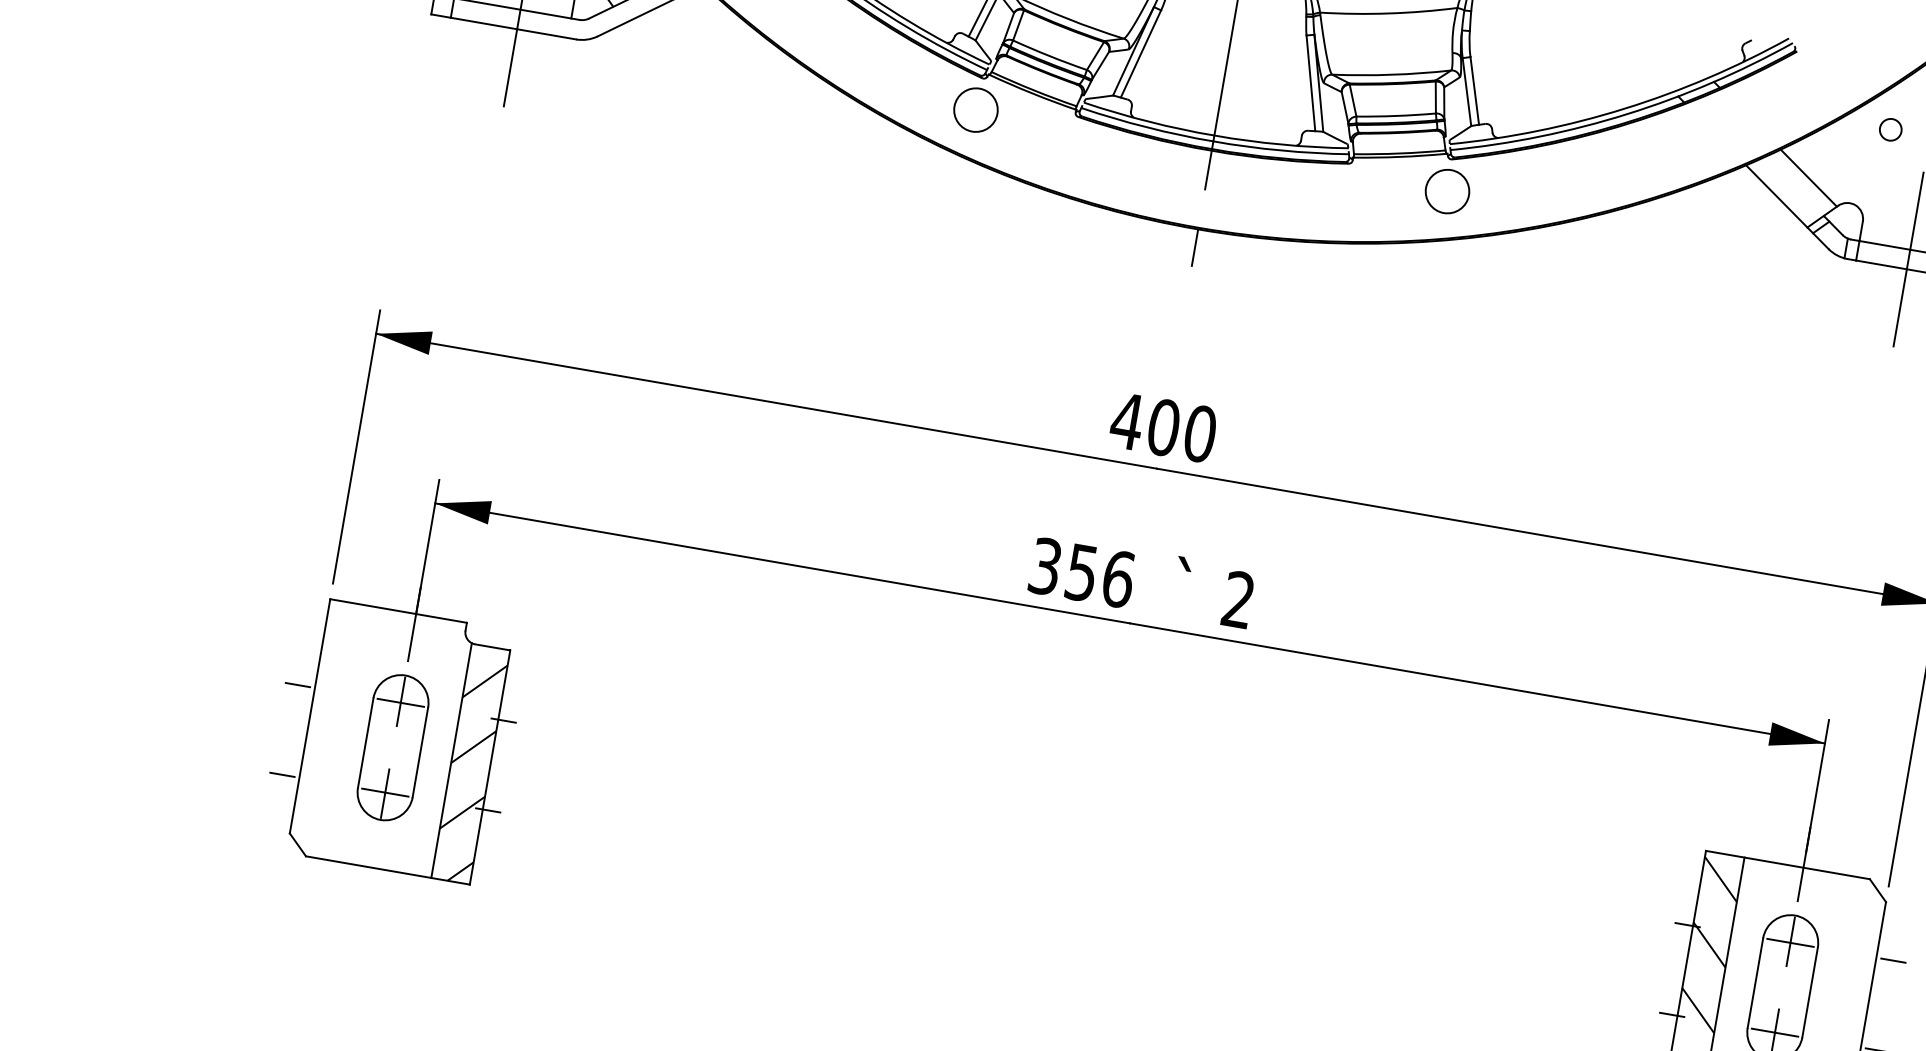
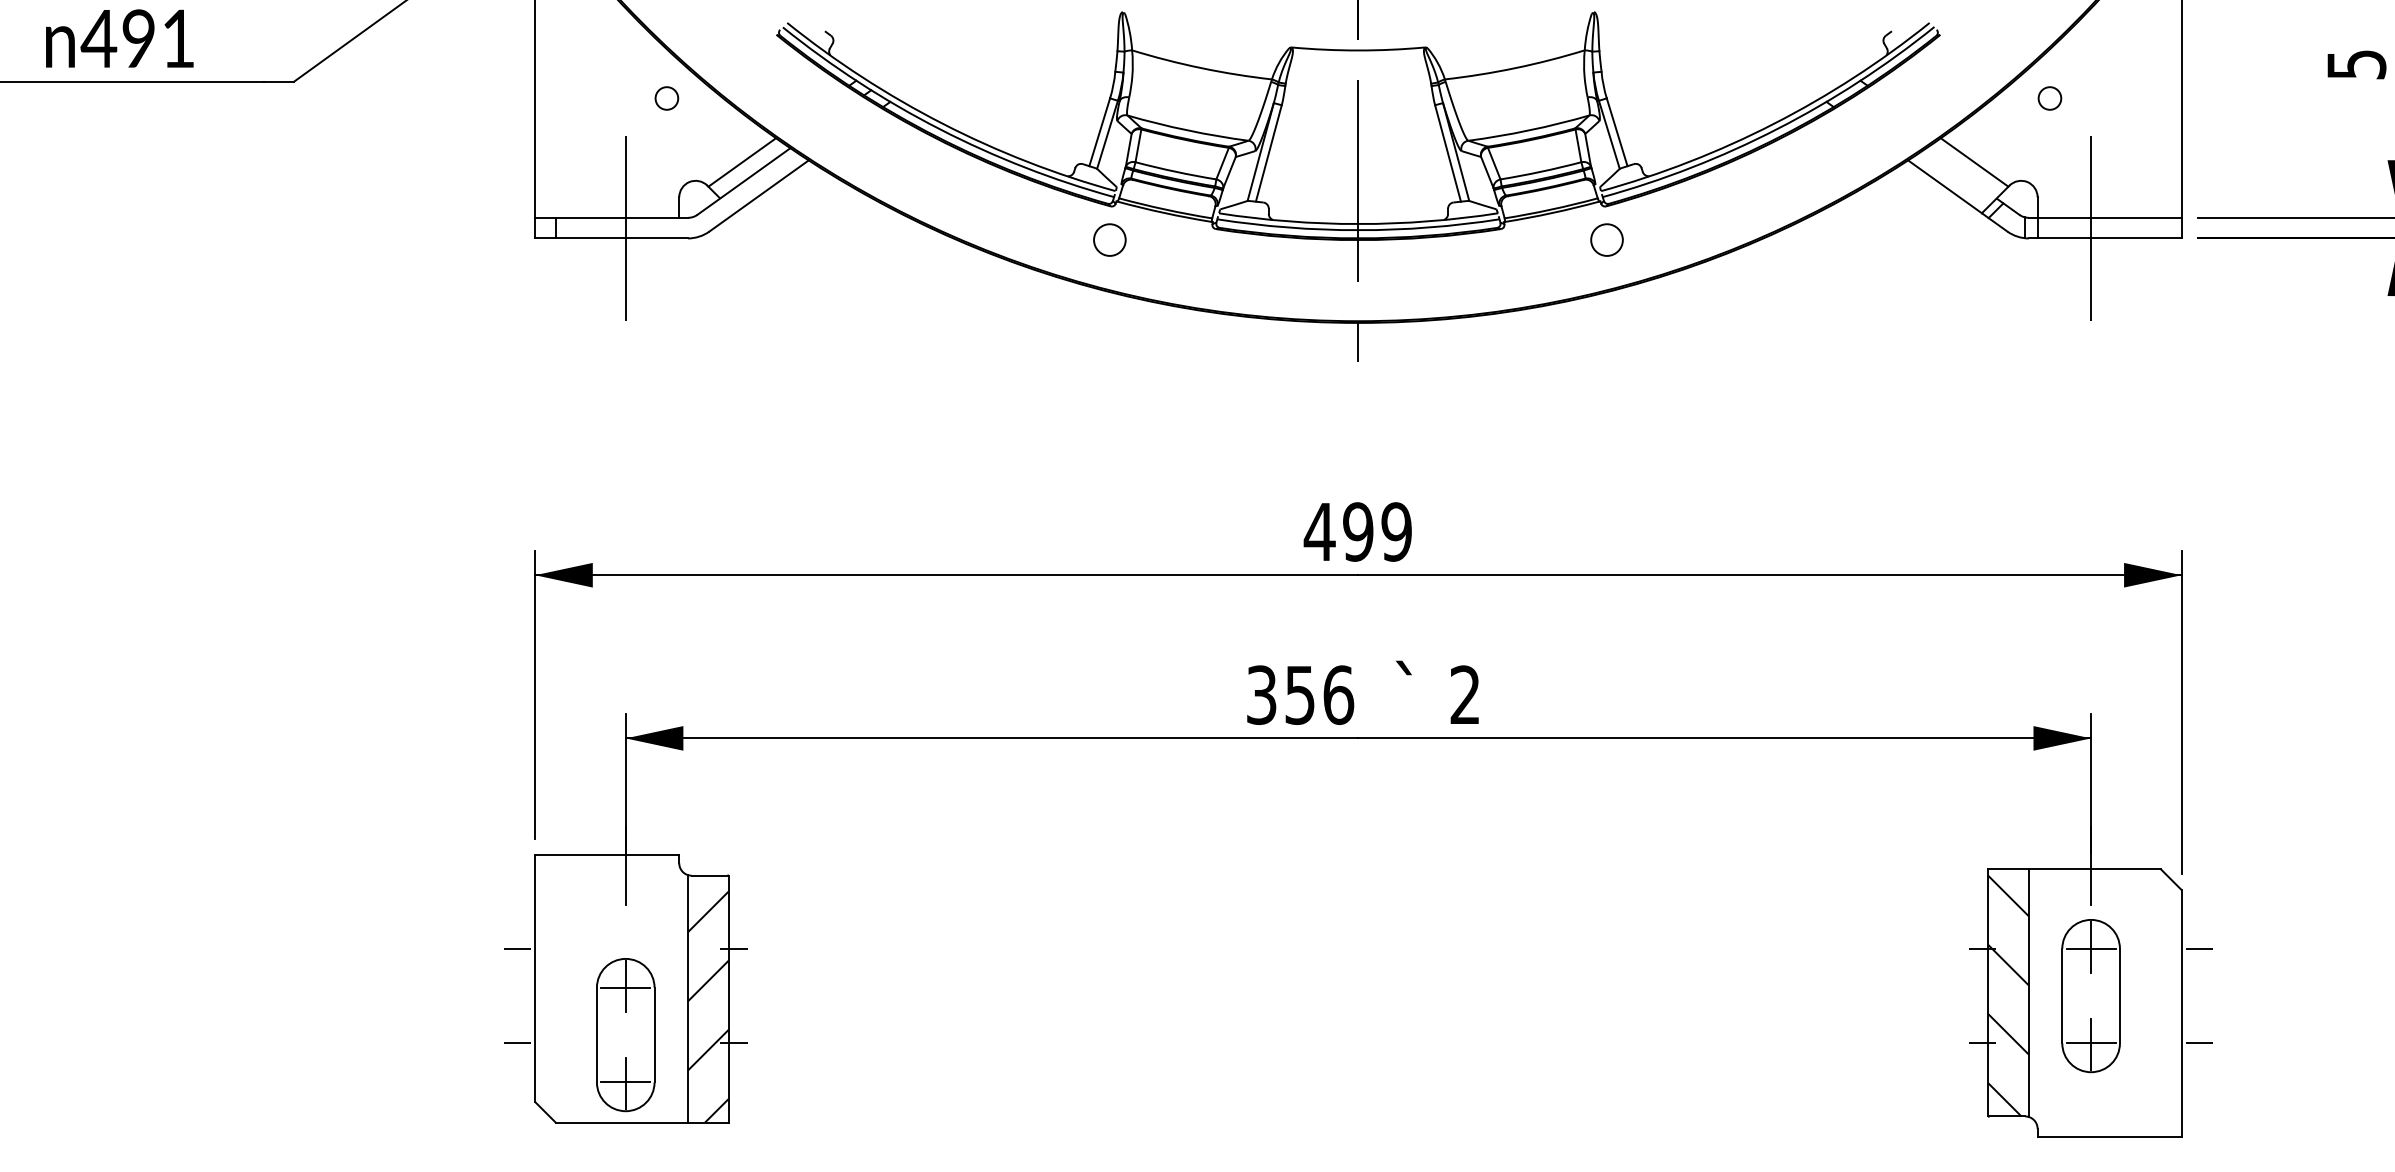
circle: (975, 109) -> (1109, 239), size x0.7
circle: (1447, 190) -> (1606, 239), size x0.7
text: (1182, 430) -> (1377, 531), 400 -> 499
part: (392, 748) -> (625, 1035), moved

